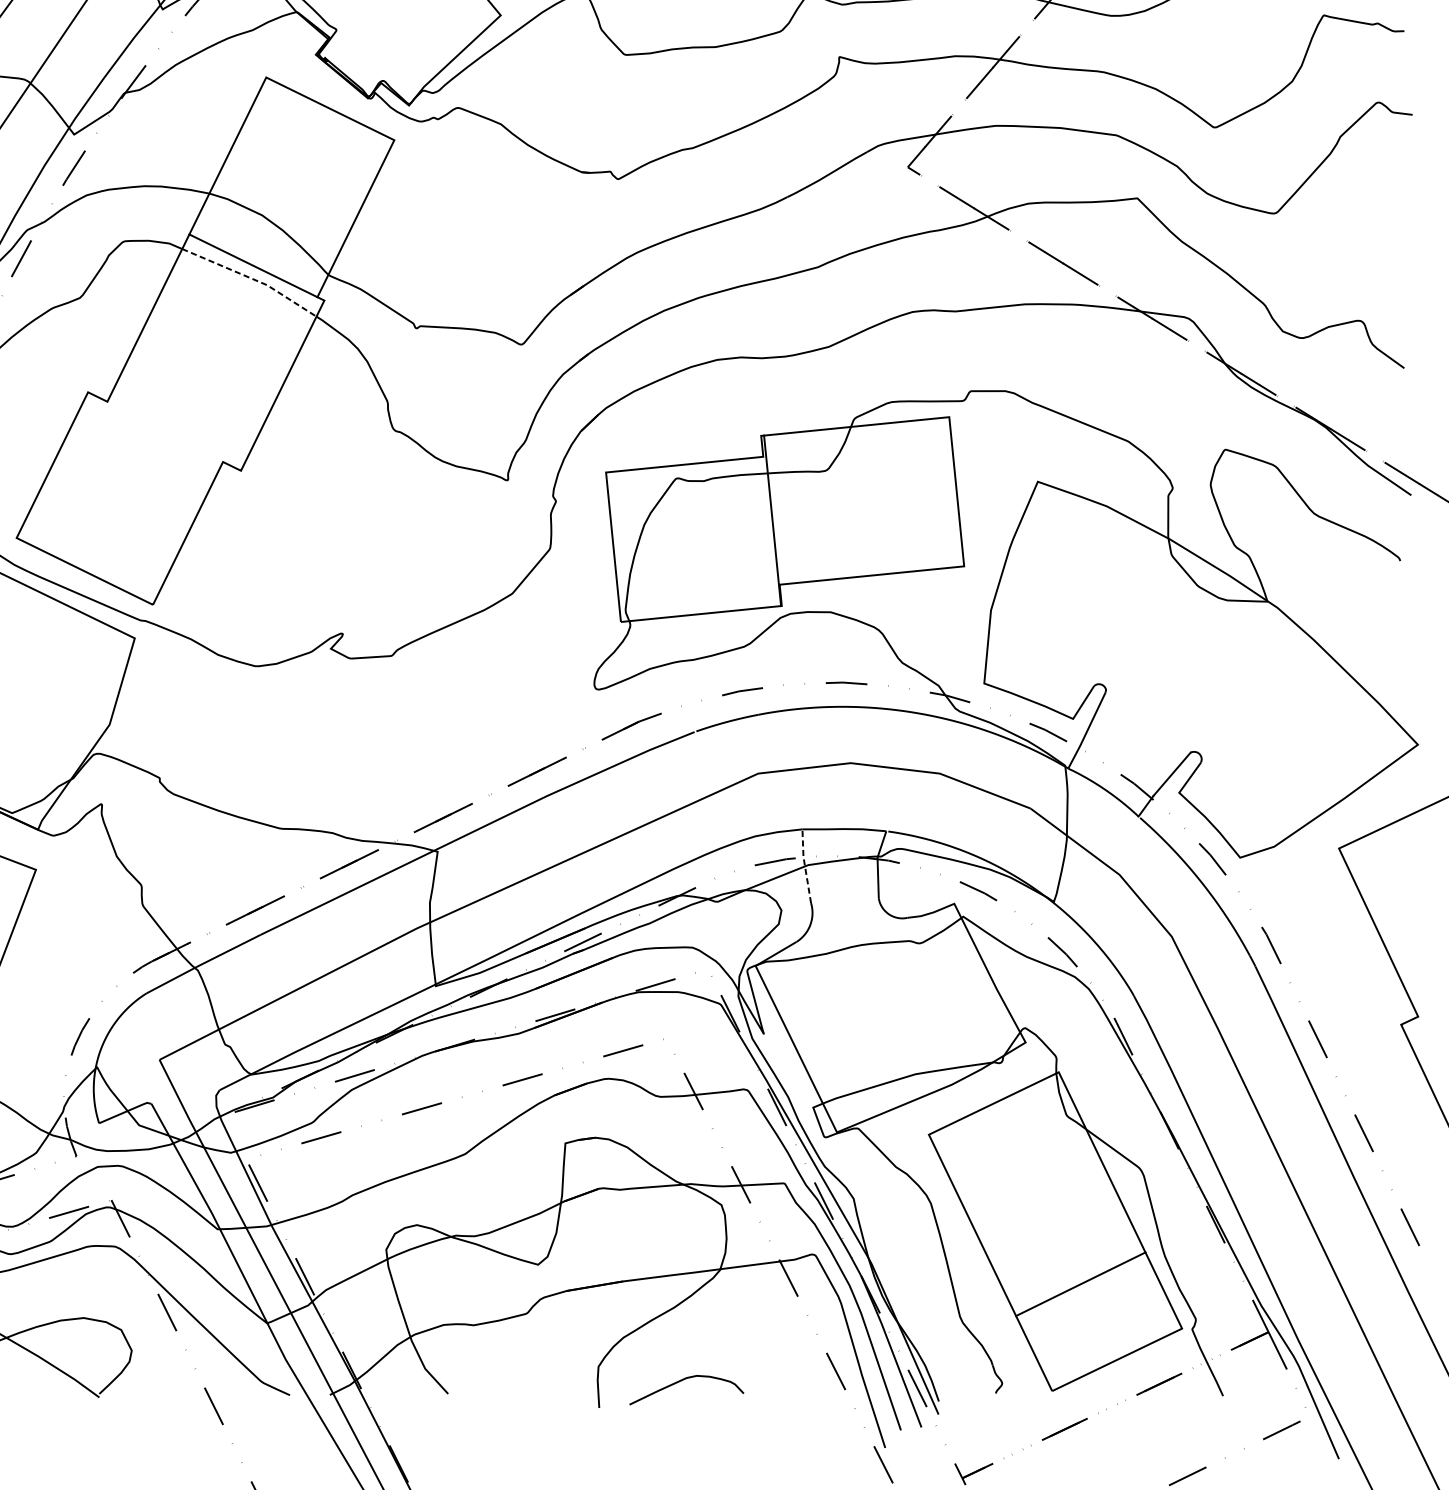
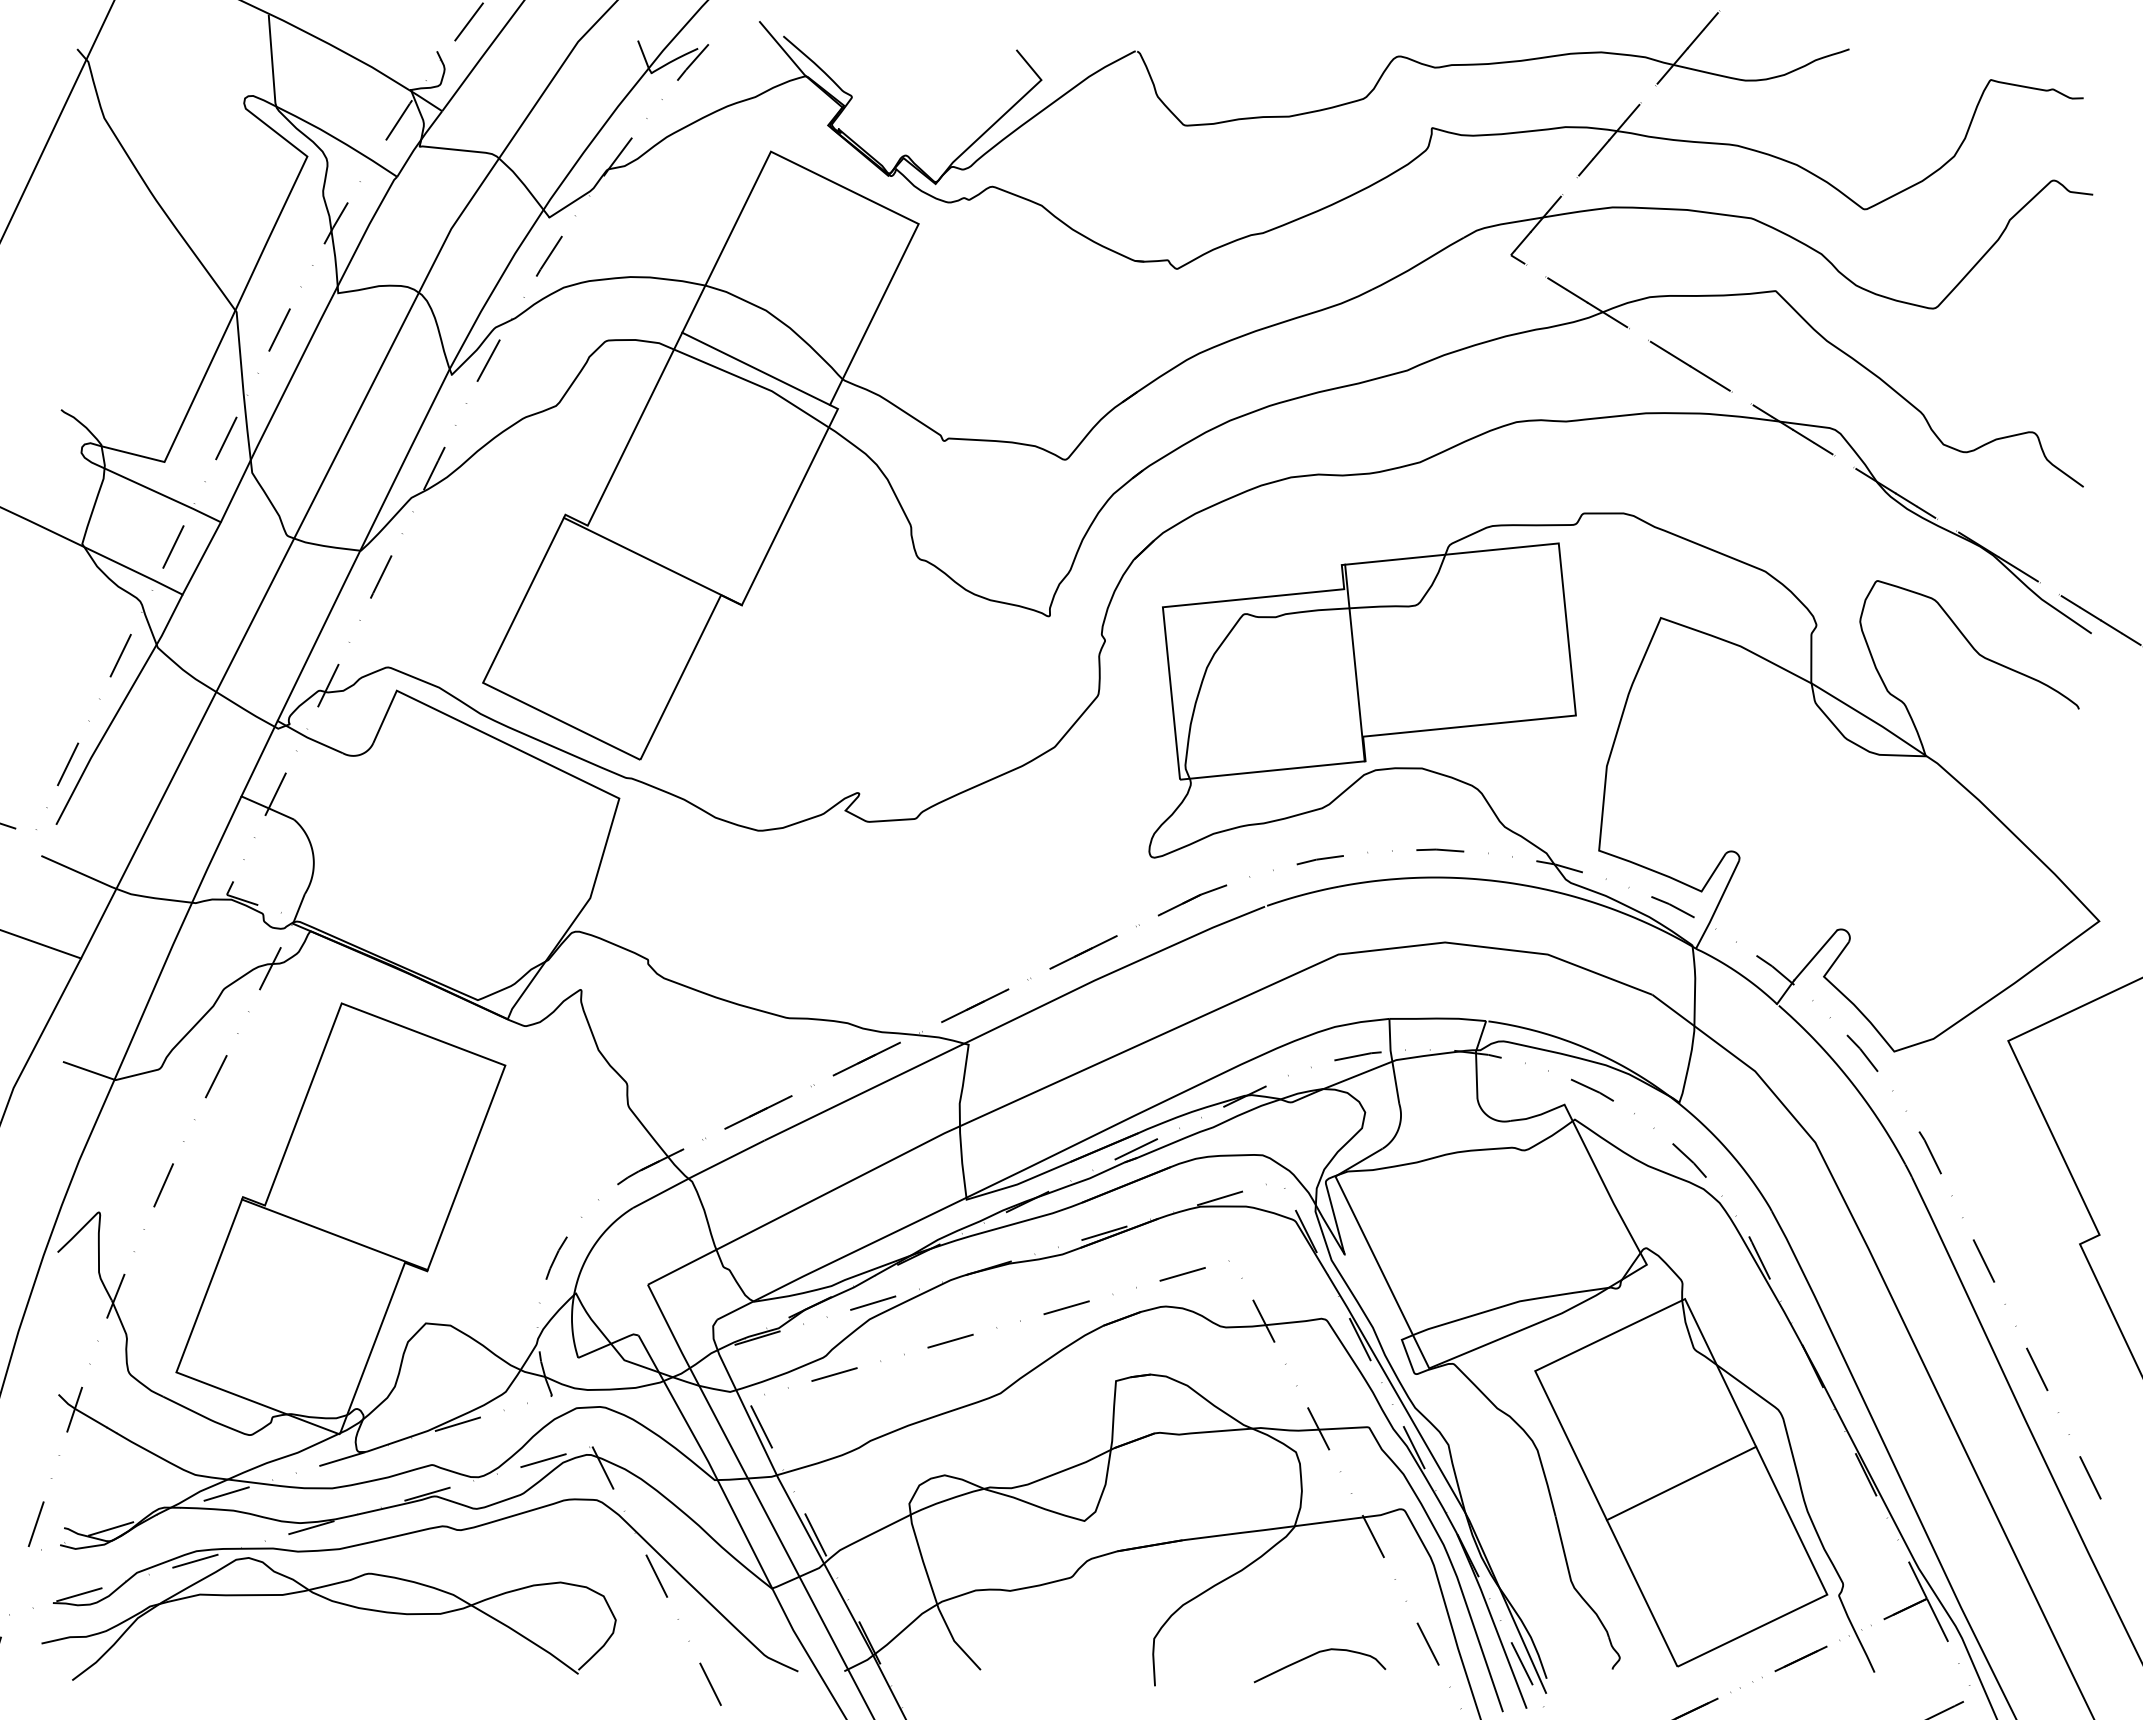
line: (252, 278) -> (754, 383), dashed -> solid
line: (163, 432) -> (652, 561), added
line: (805, 865) -> (1392, 1060), dashed -> solid
line: (1080, 1284) -> (1681, 1483), moved
curve: (682, 1381) -> (1314, 1655), moved

